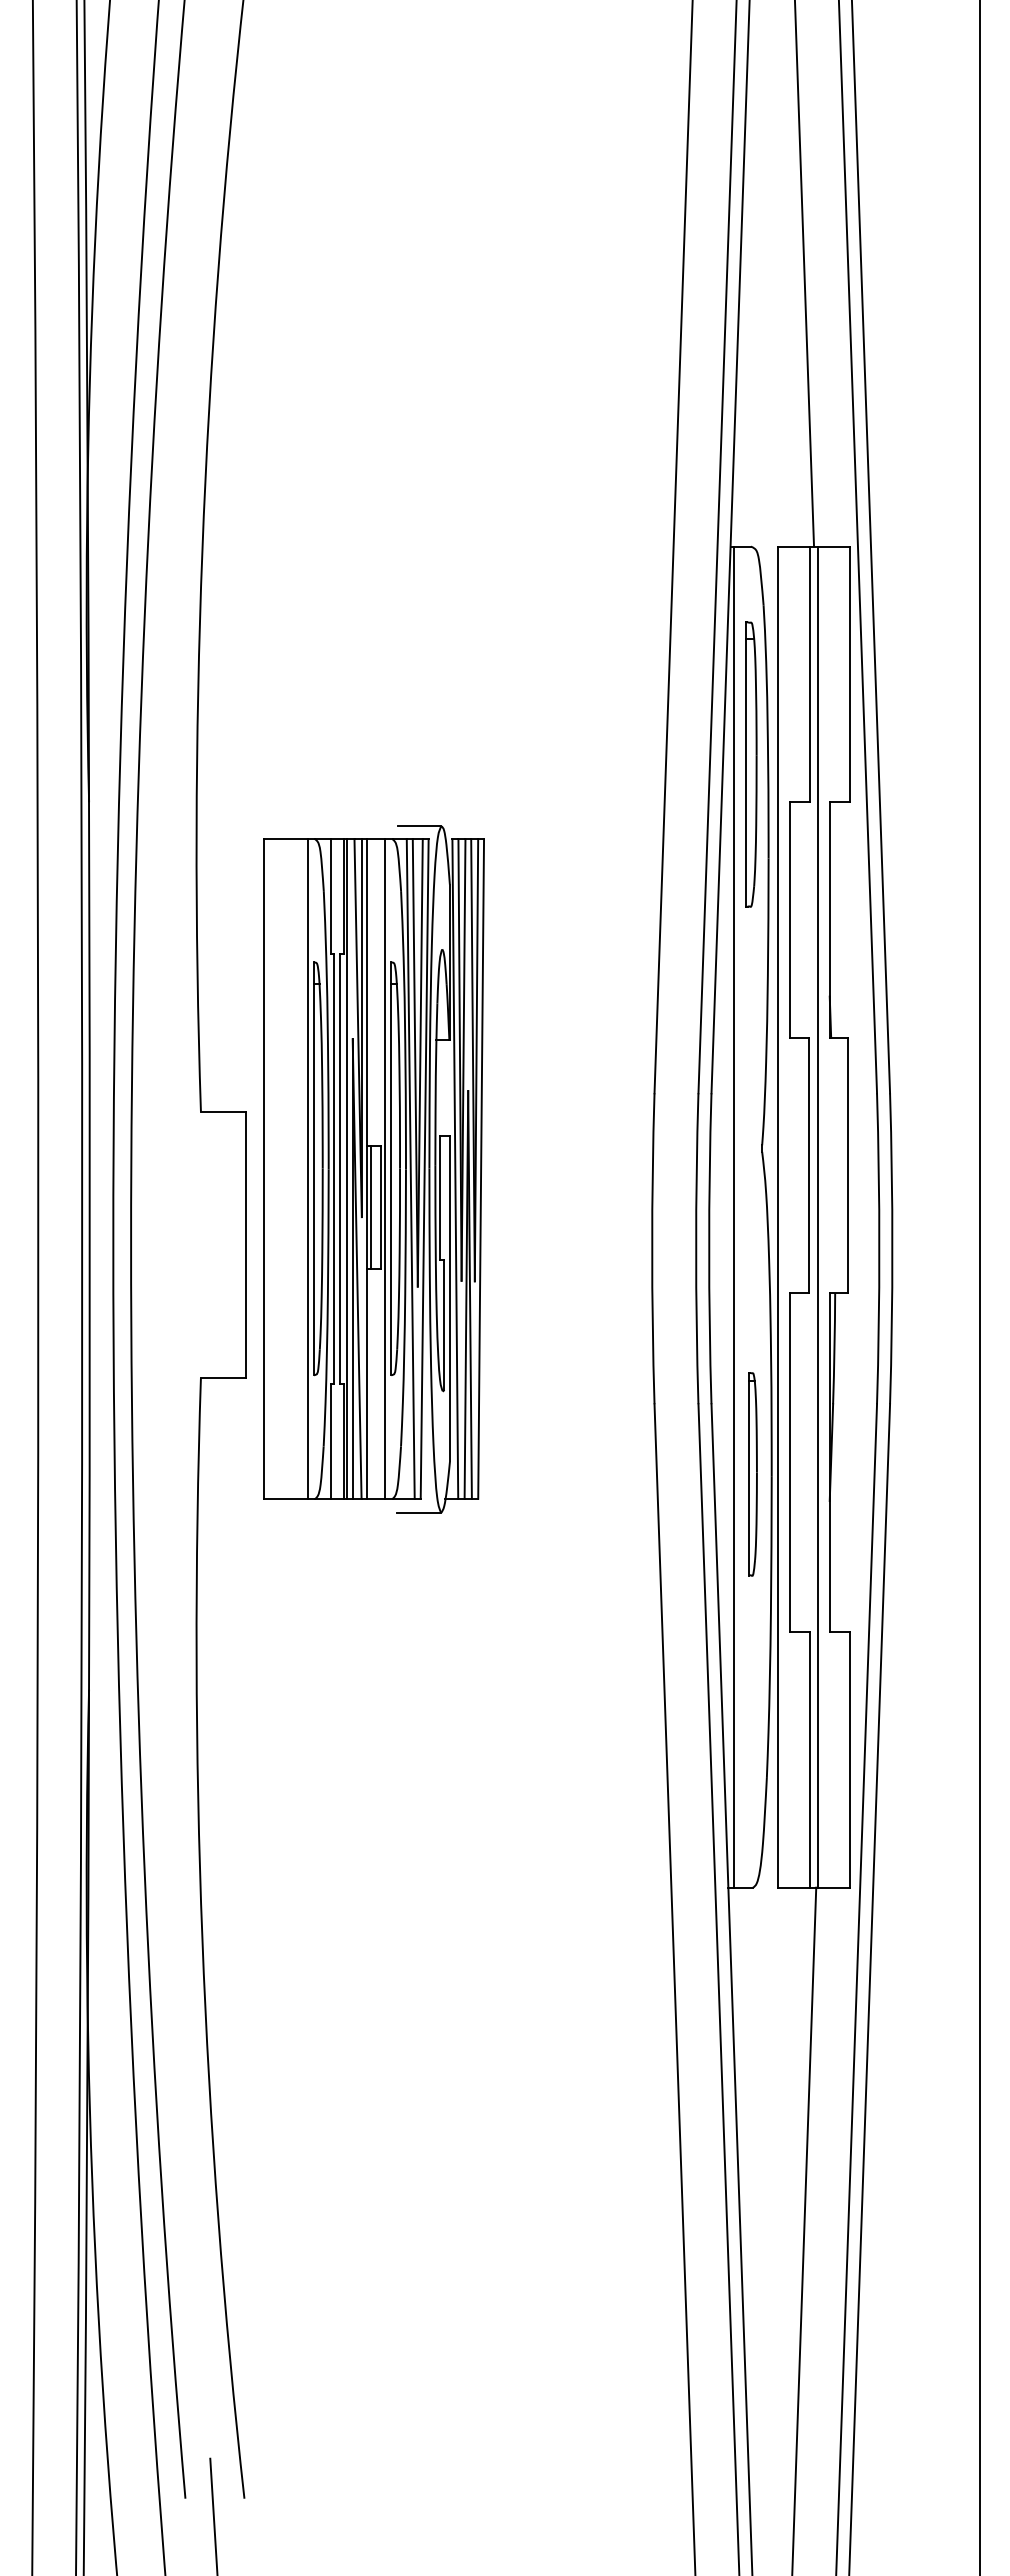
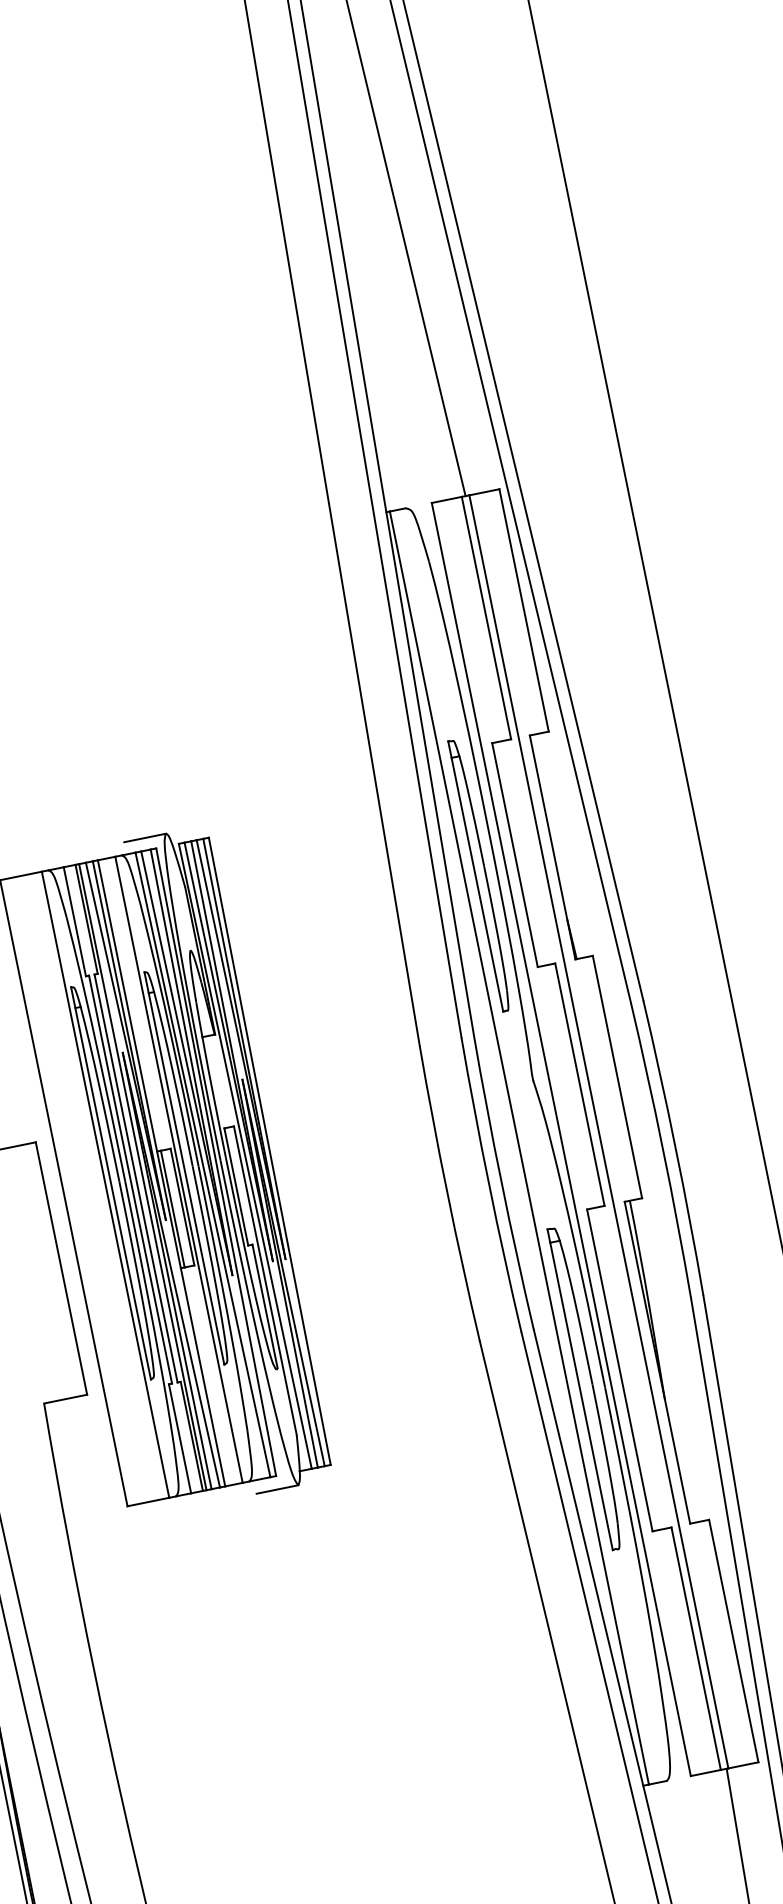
part: (751, 764) -> (480, 875), moved
part: (752, 1474) -> (586, 1388), size x1.67

